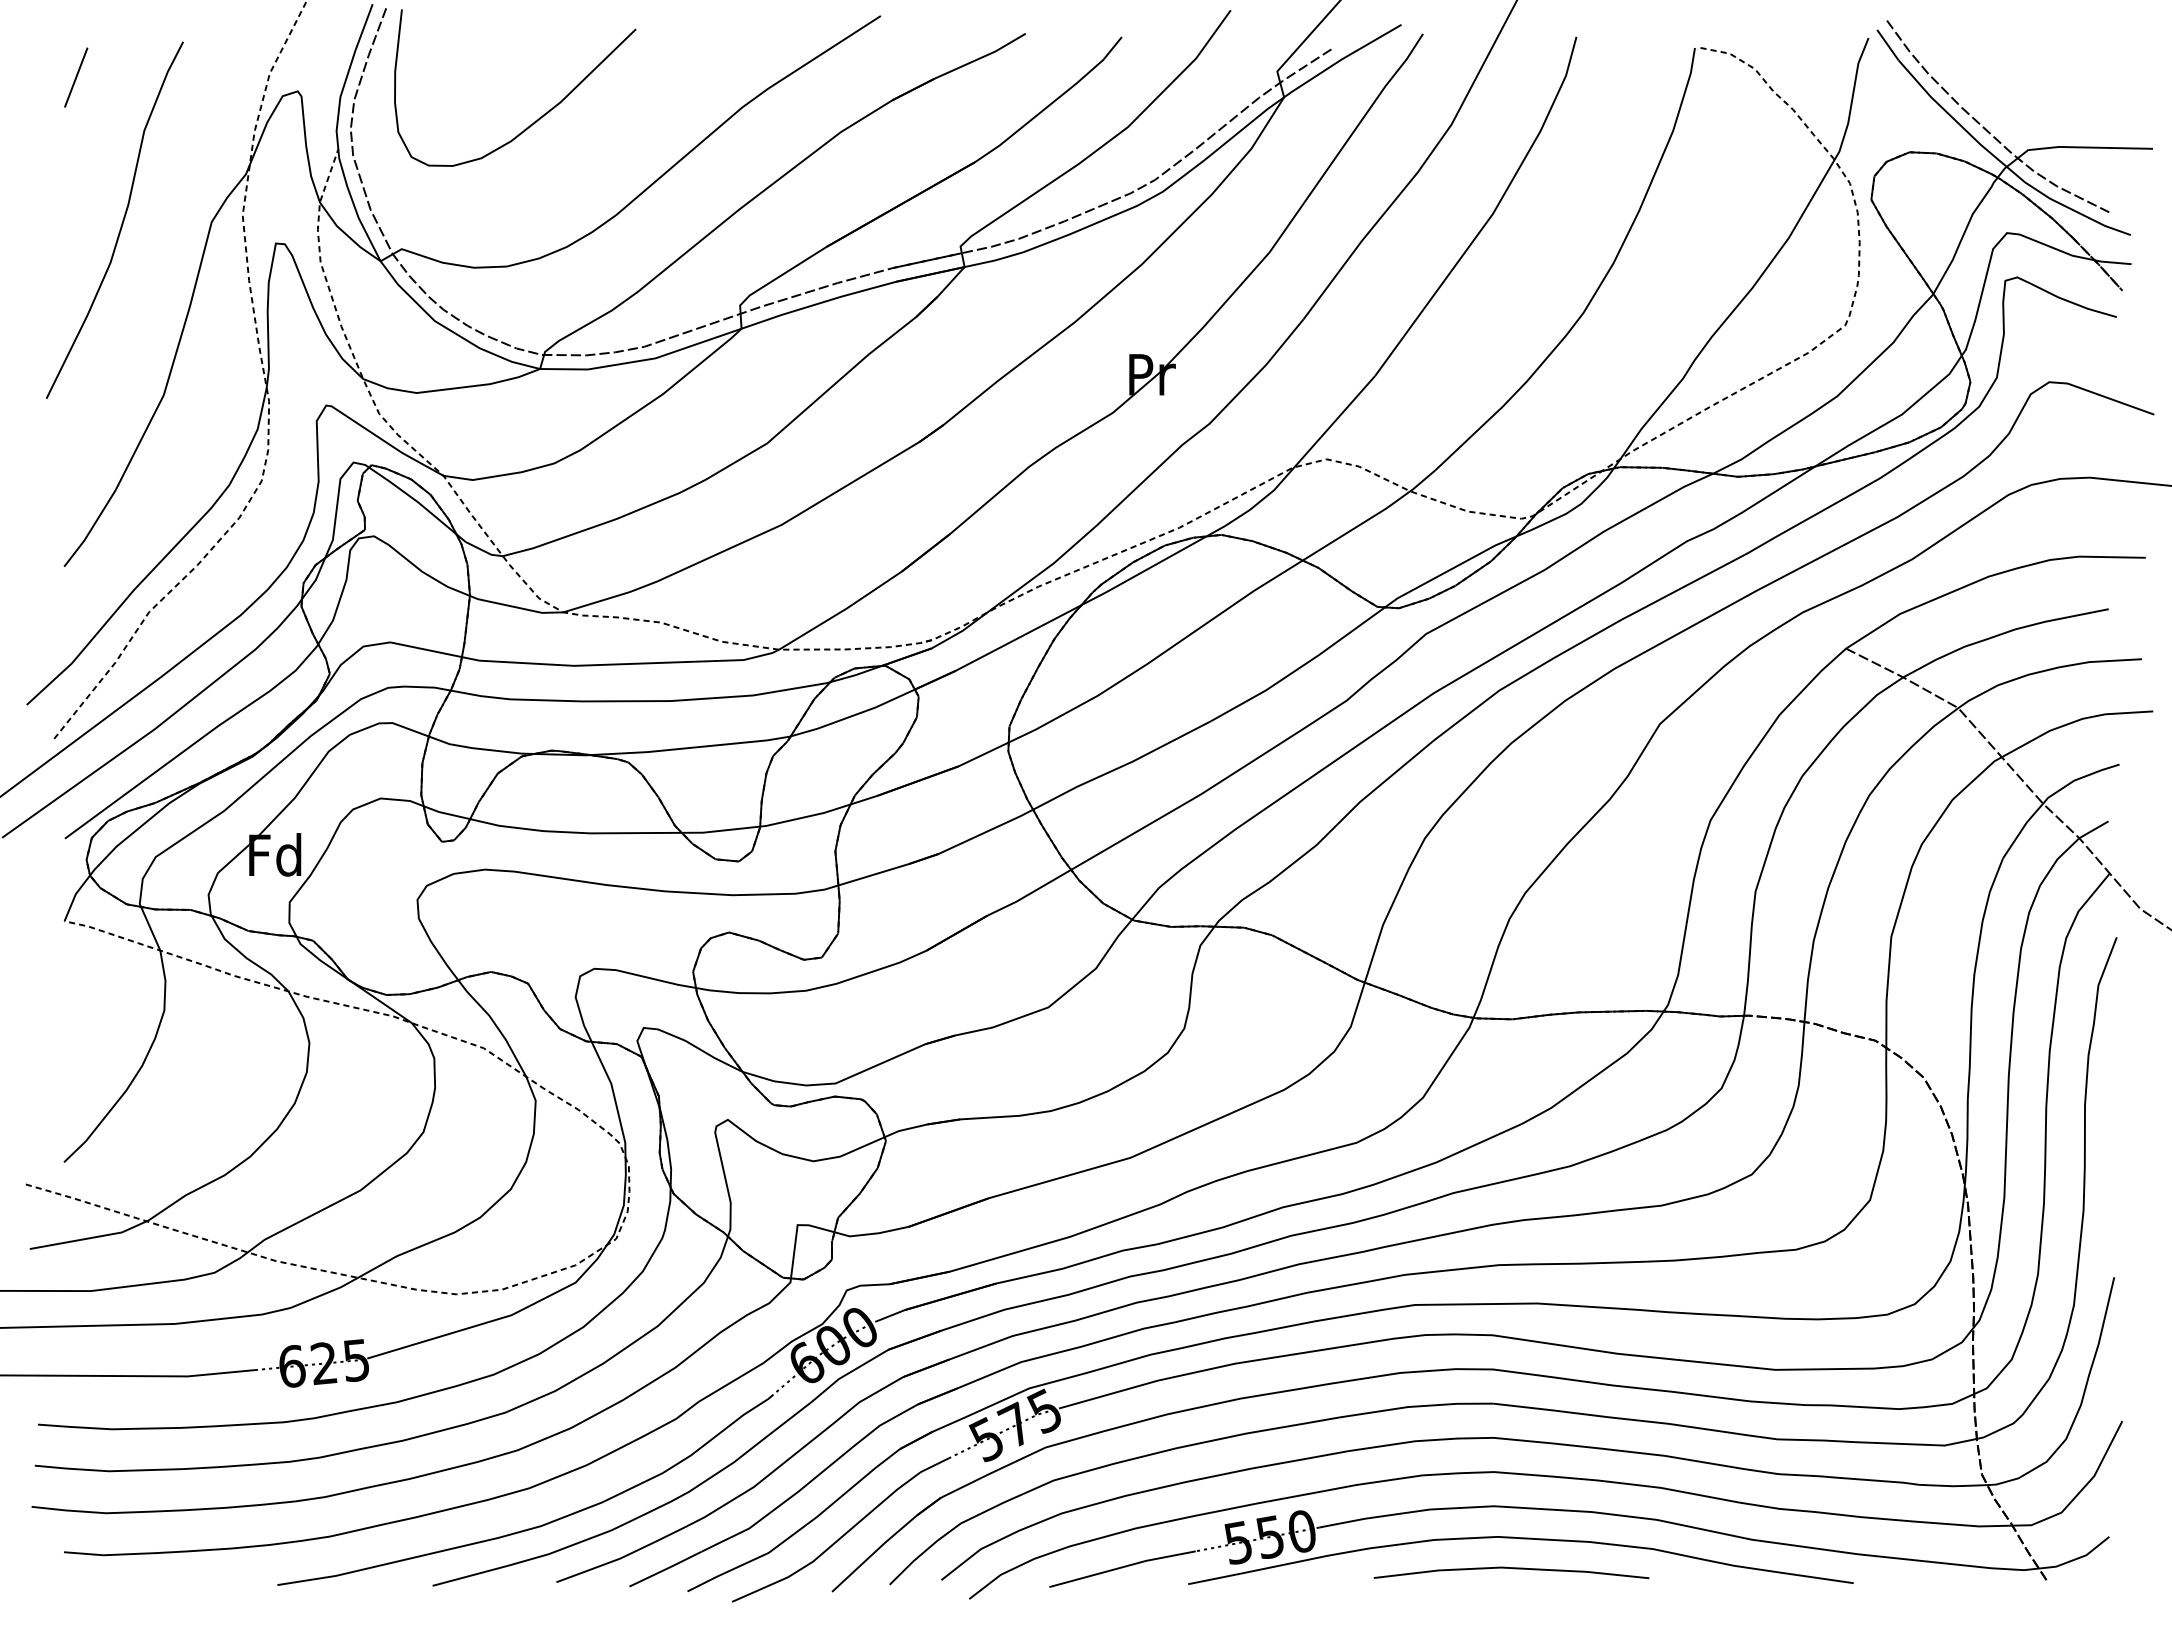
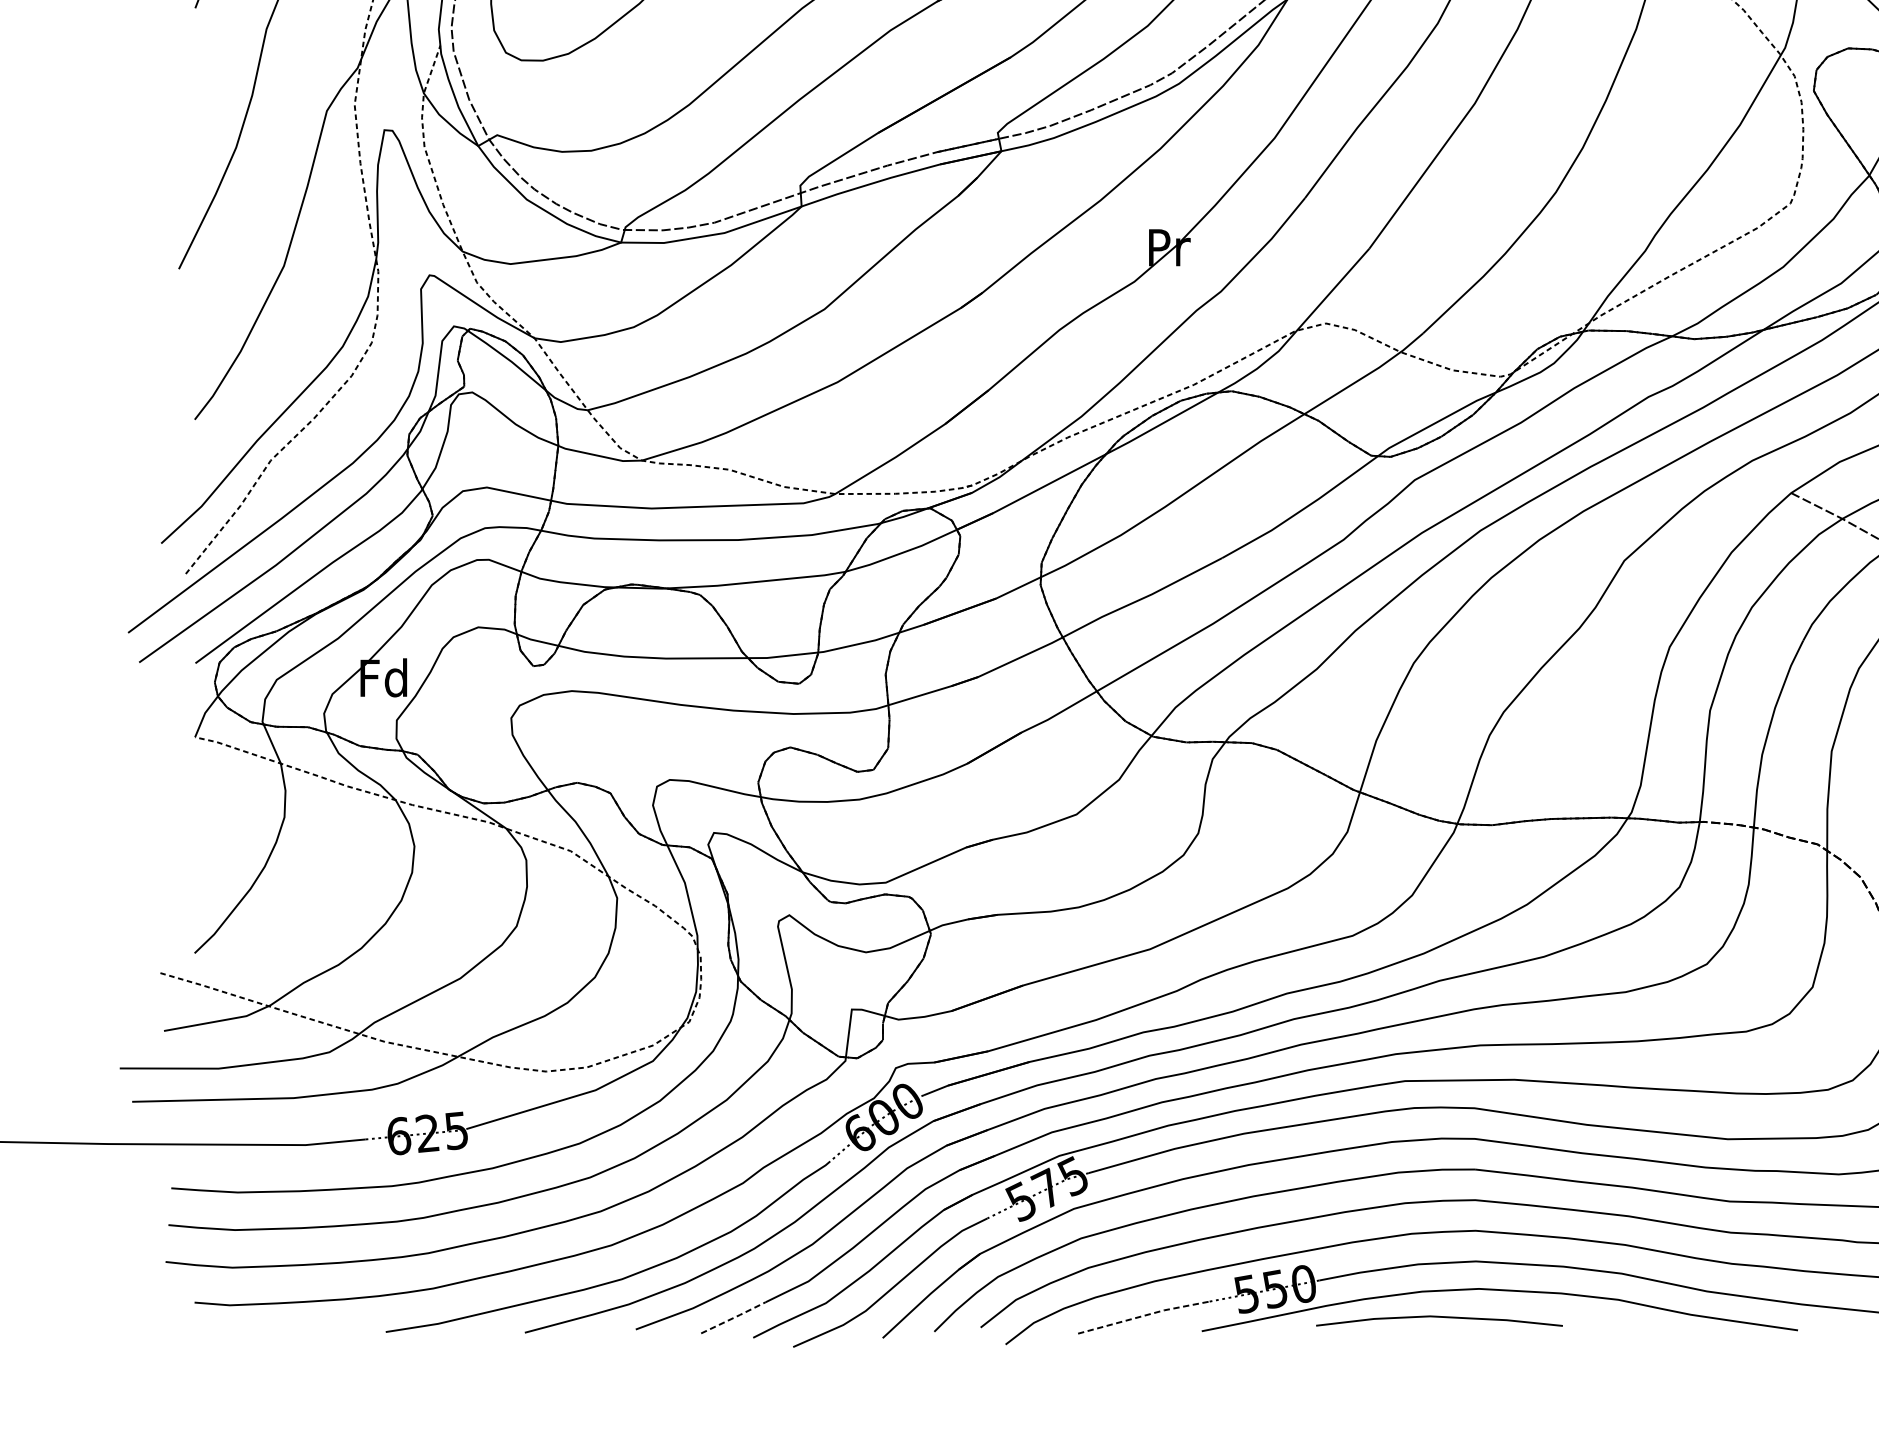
line: (1122, 1567) -> (1142, 1316), solid -> dashed
line: (665, 1569) -> (733, 1318), solid -> dashed
curve: (1513, 1569) -> (1441, 1318), moved

